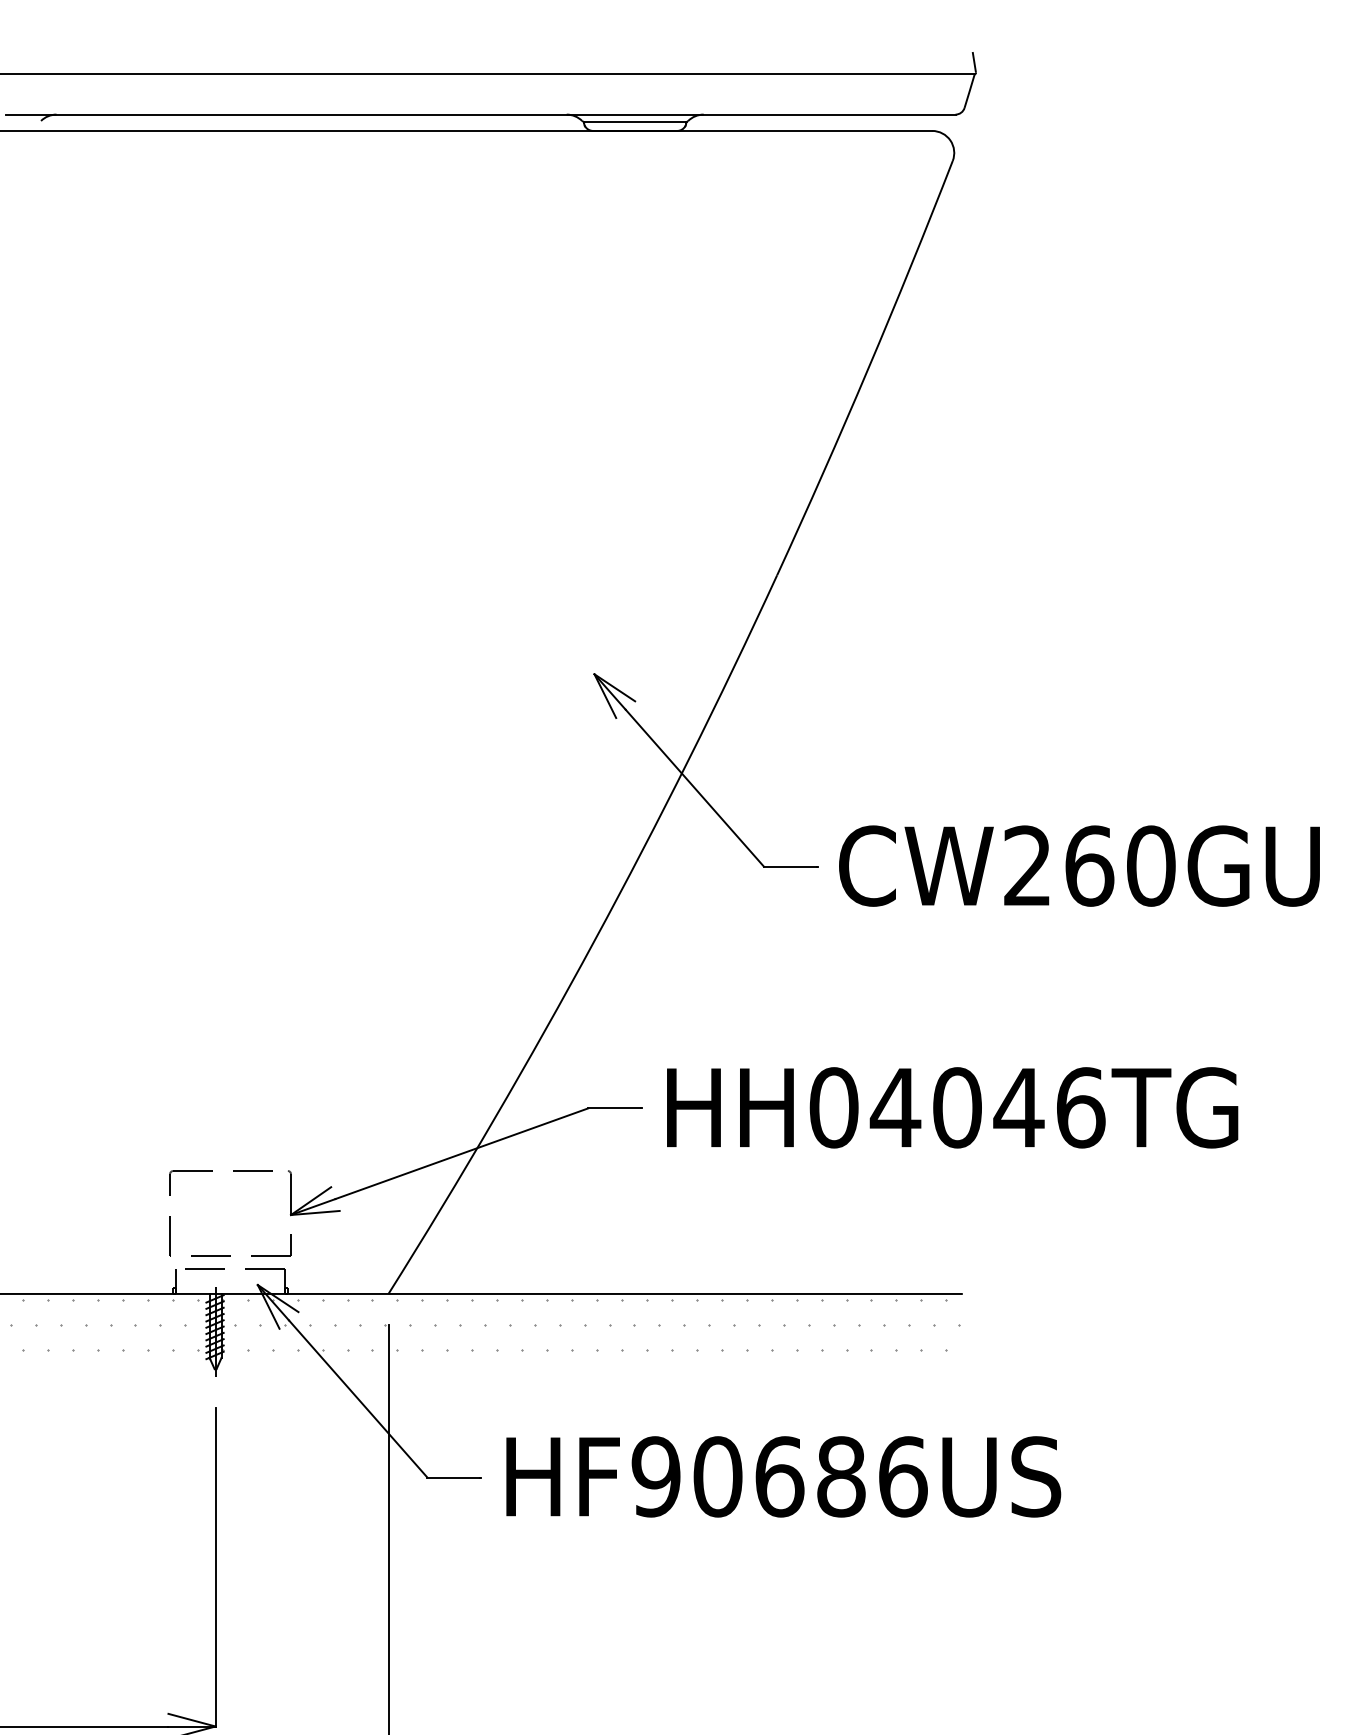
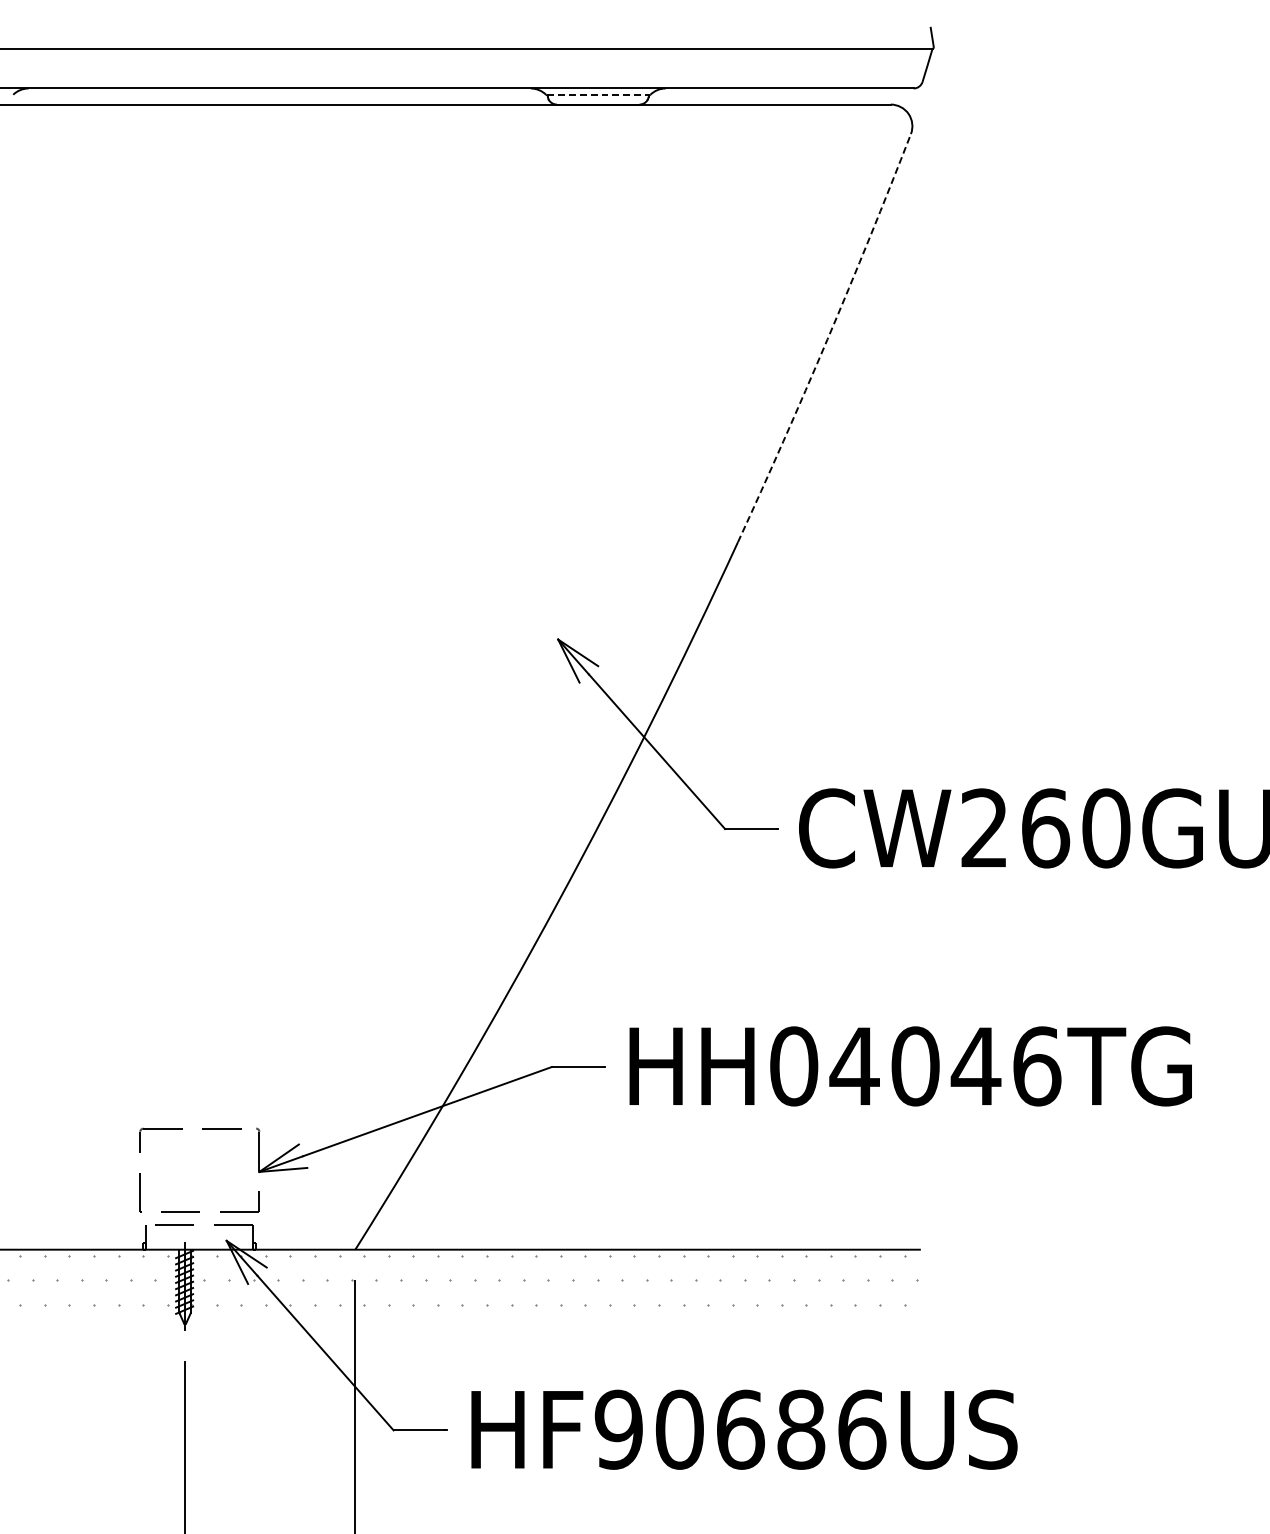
line: (635, 121) -> (598, 95), solid -> dashed
arc: (868, 369) -> (827, 339), solid -> dashed

